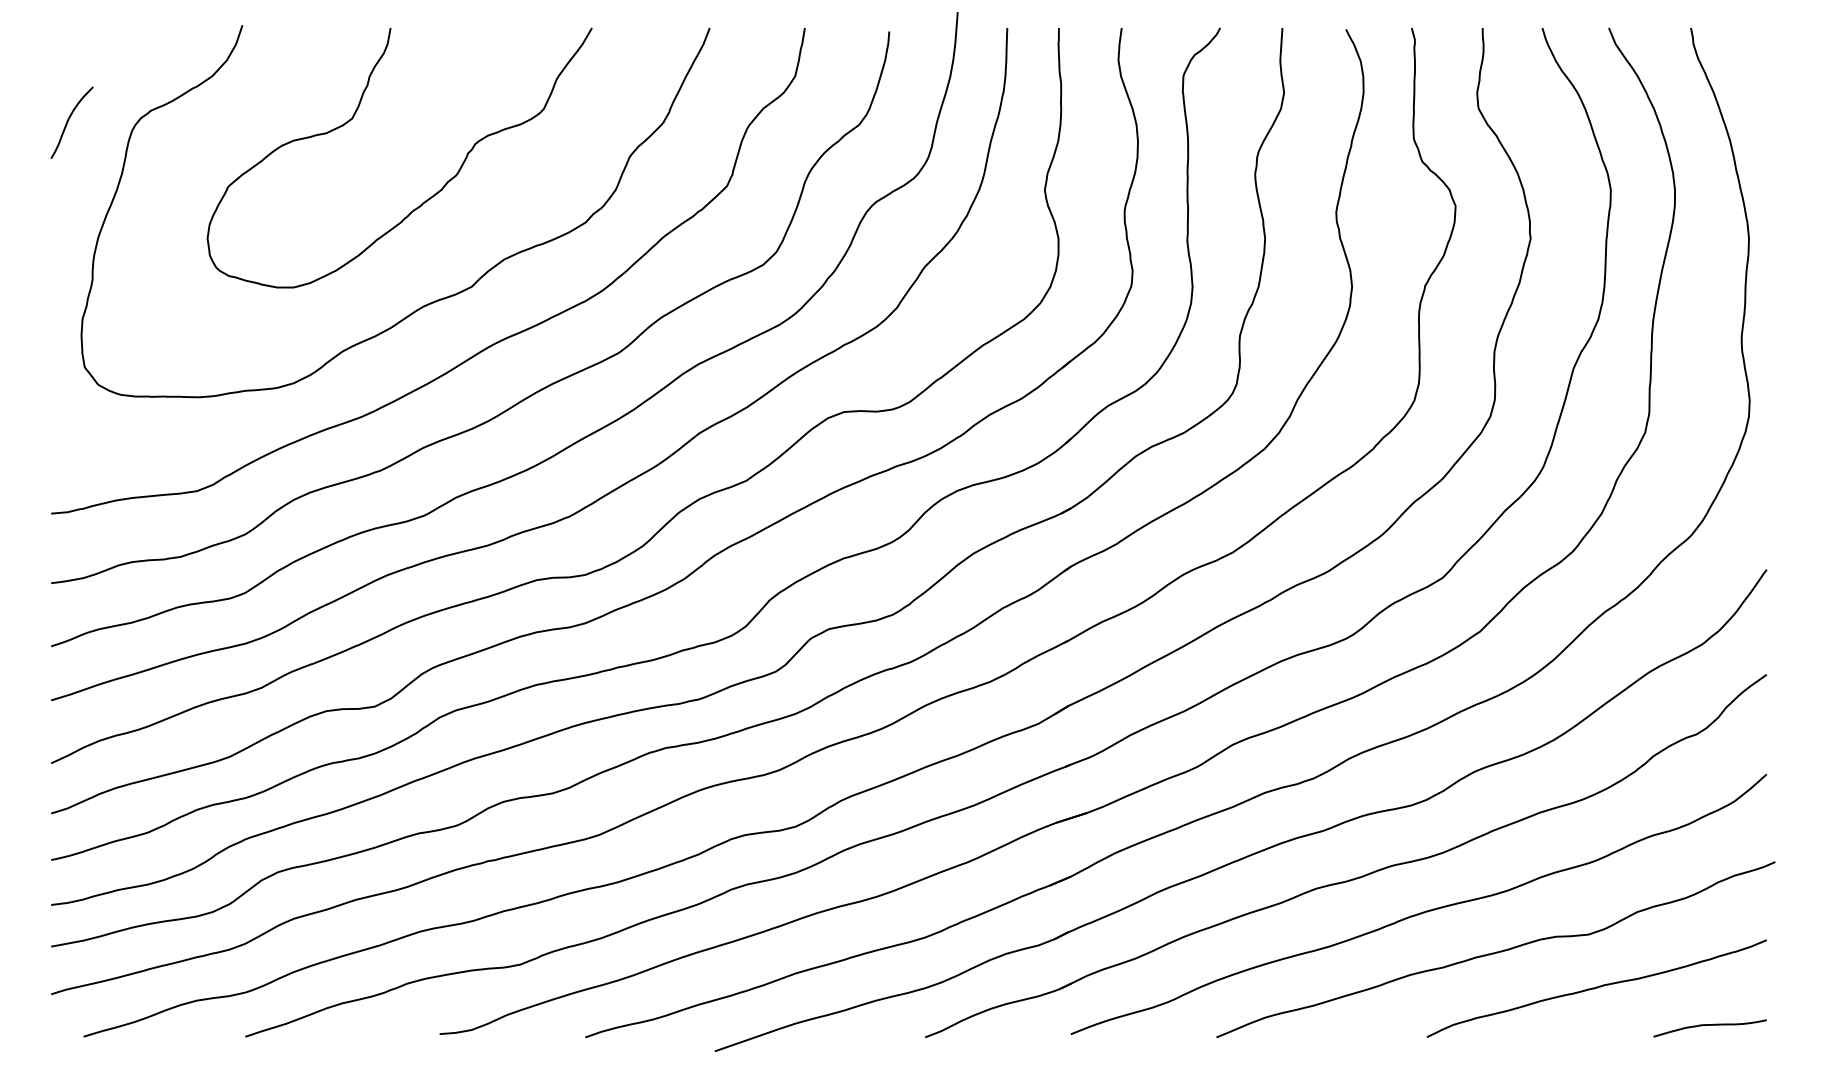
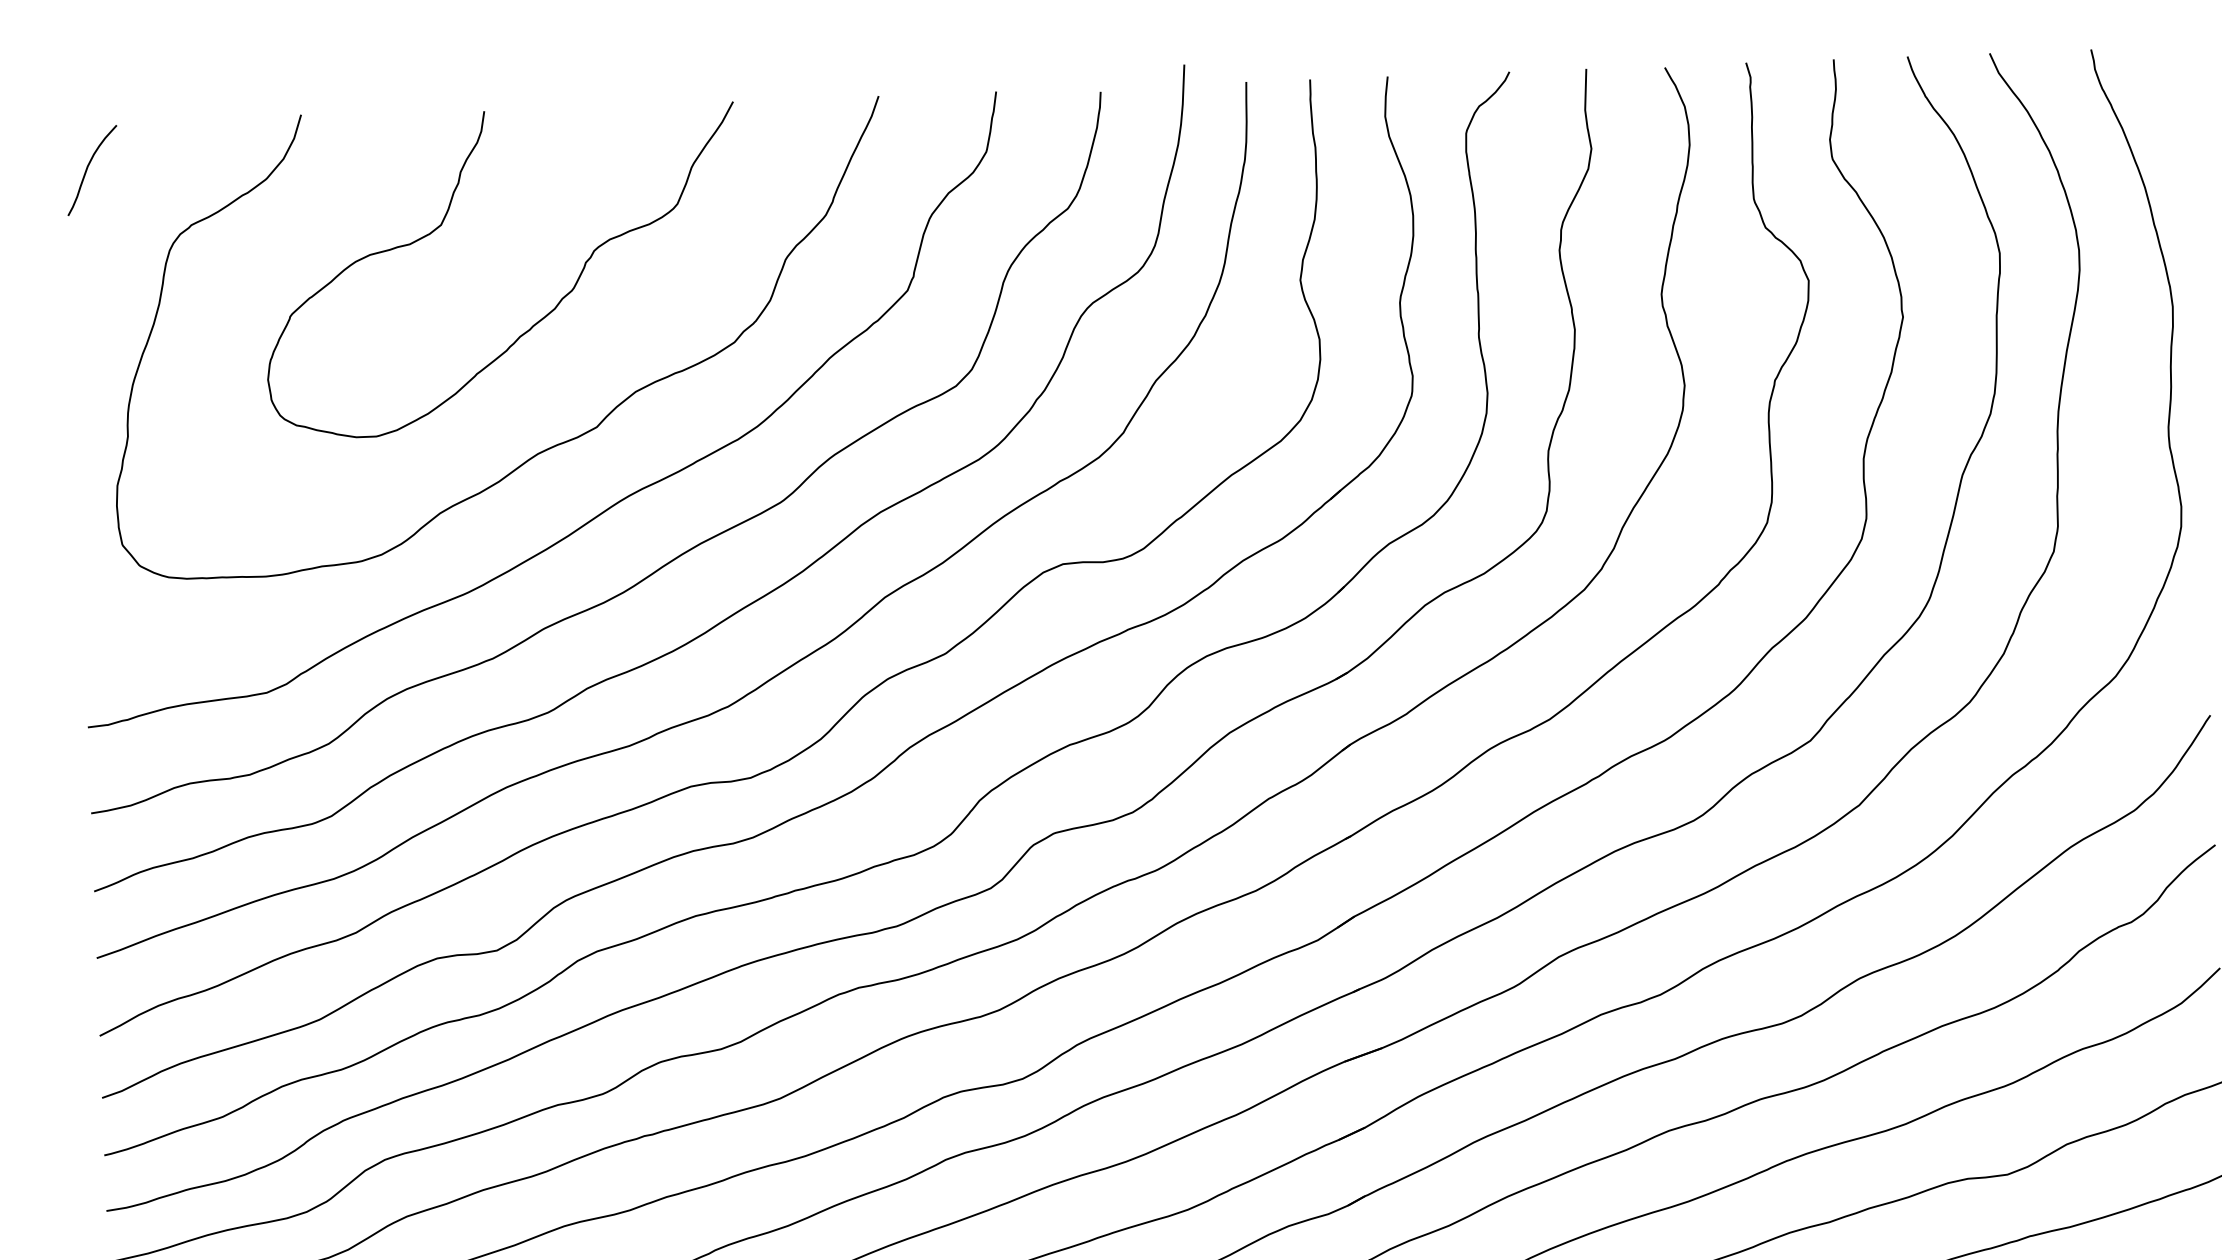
curve: (68, 122) -> (87, 170), moved

